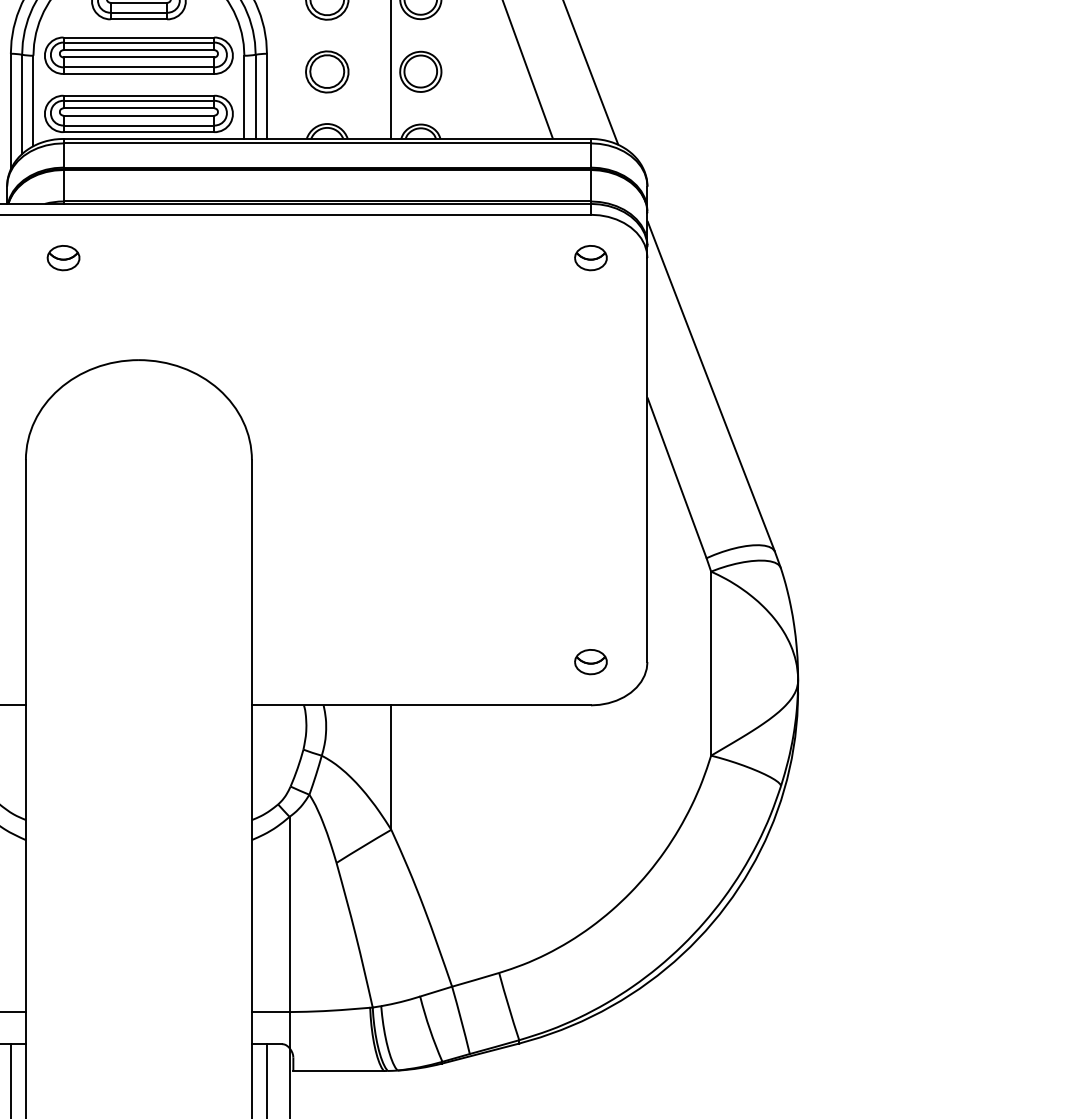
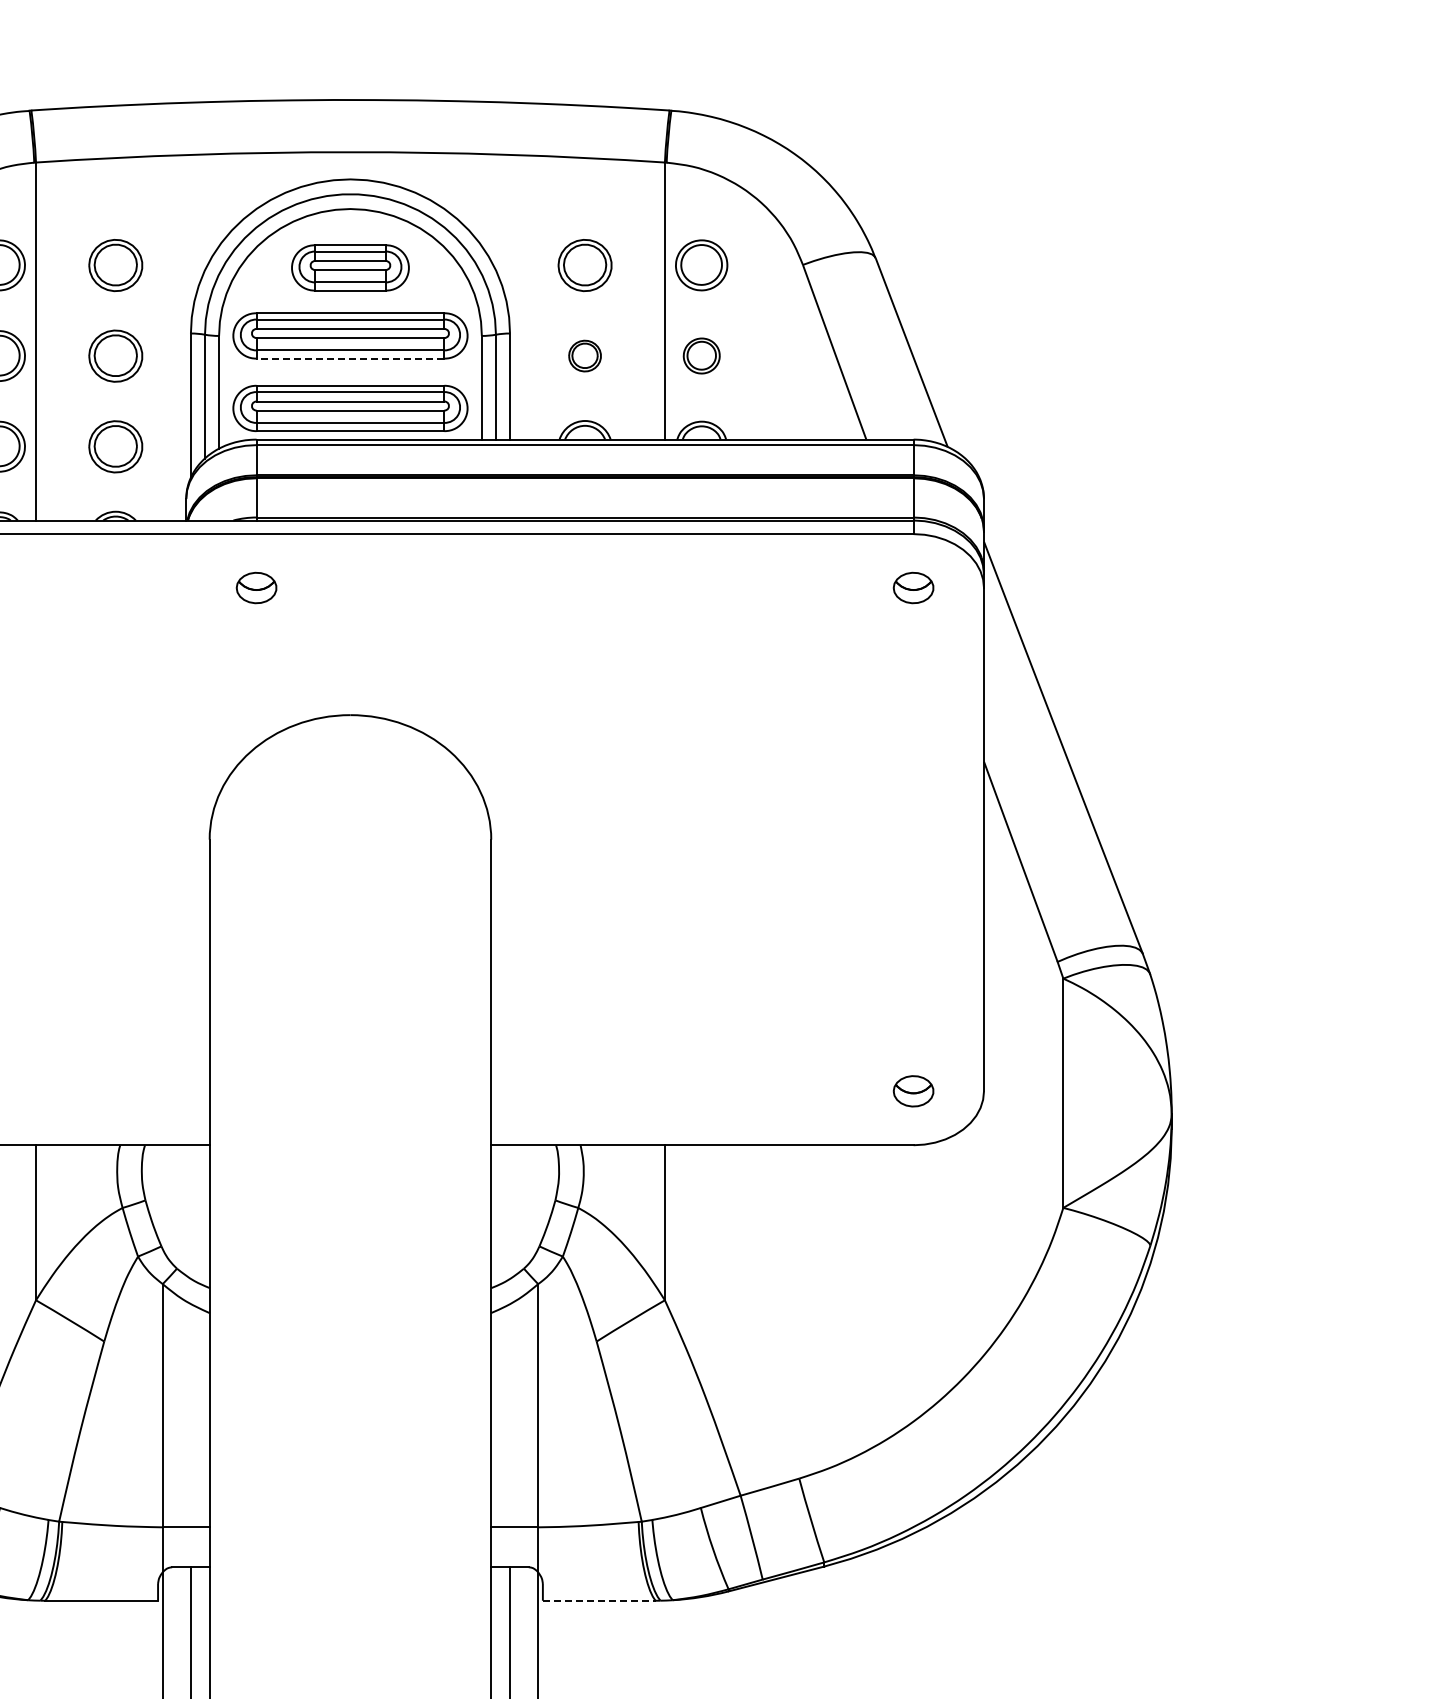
part: (326, 71) -> (584, 355), size x0.6
part: (420, 71) -> (701, 355), size x0.7
line: (138, 73) -> (350, 358), solid -> dashed
line: (338, 1070) -> (599, 1600), solid -> dashed

